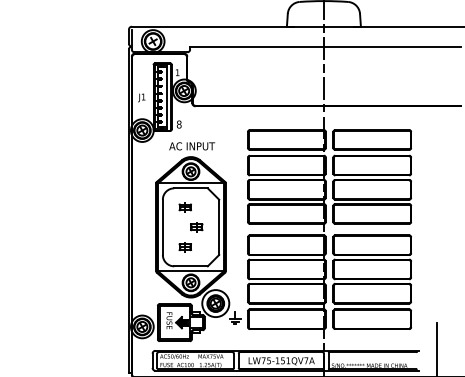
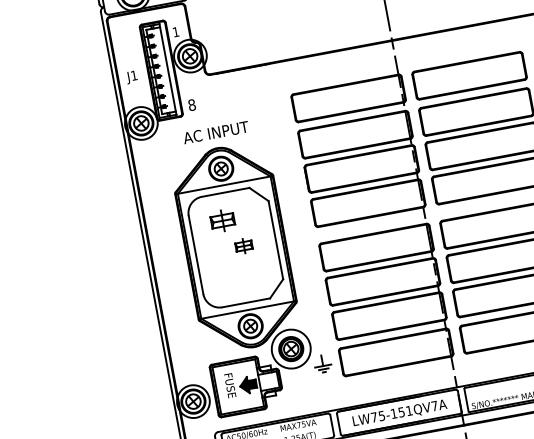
part: (184, 207) -> (221, 221), size x1.4
part: (184, 247) -> (232, 277), removed

